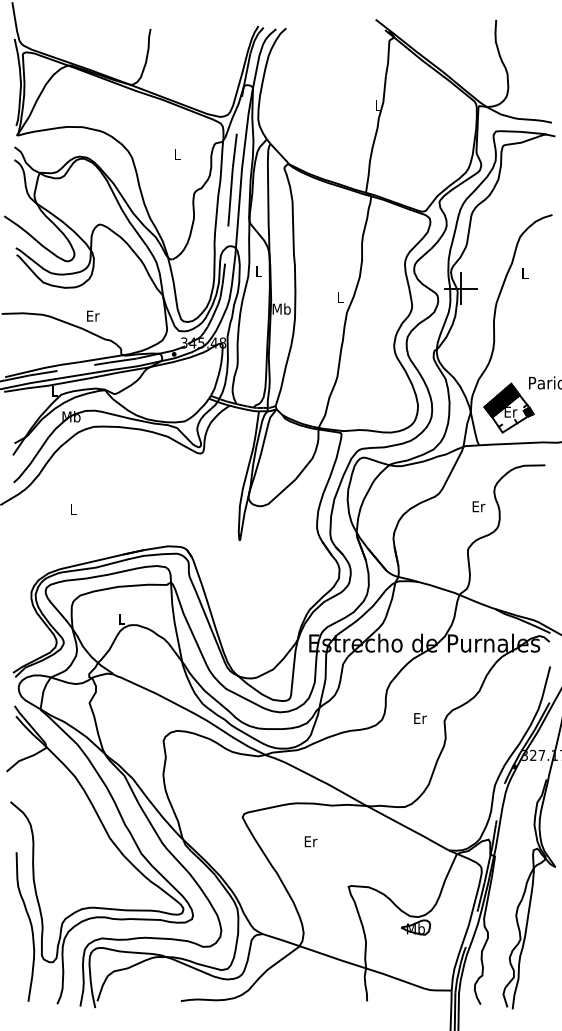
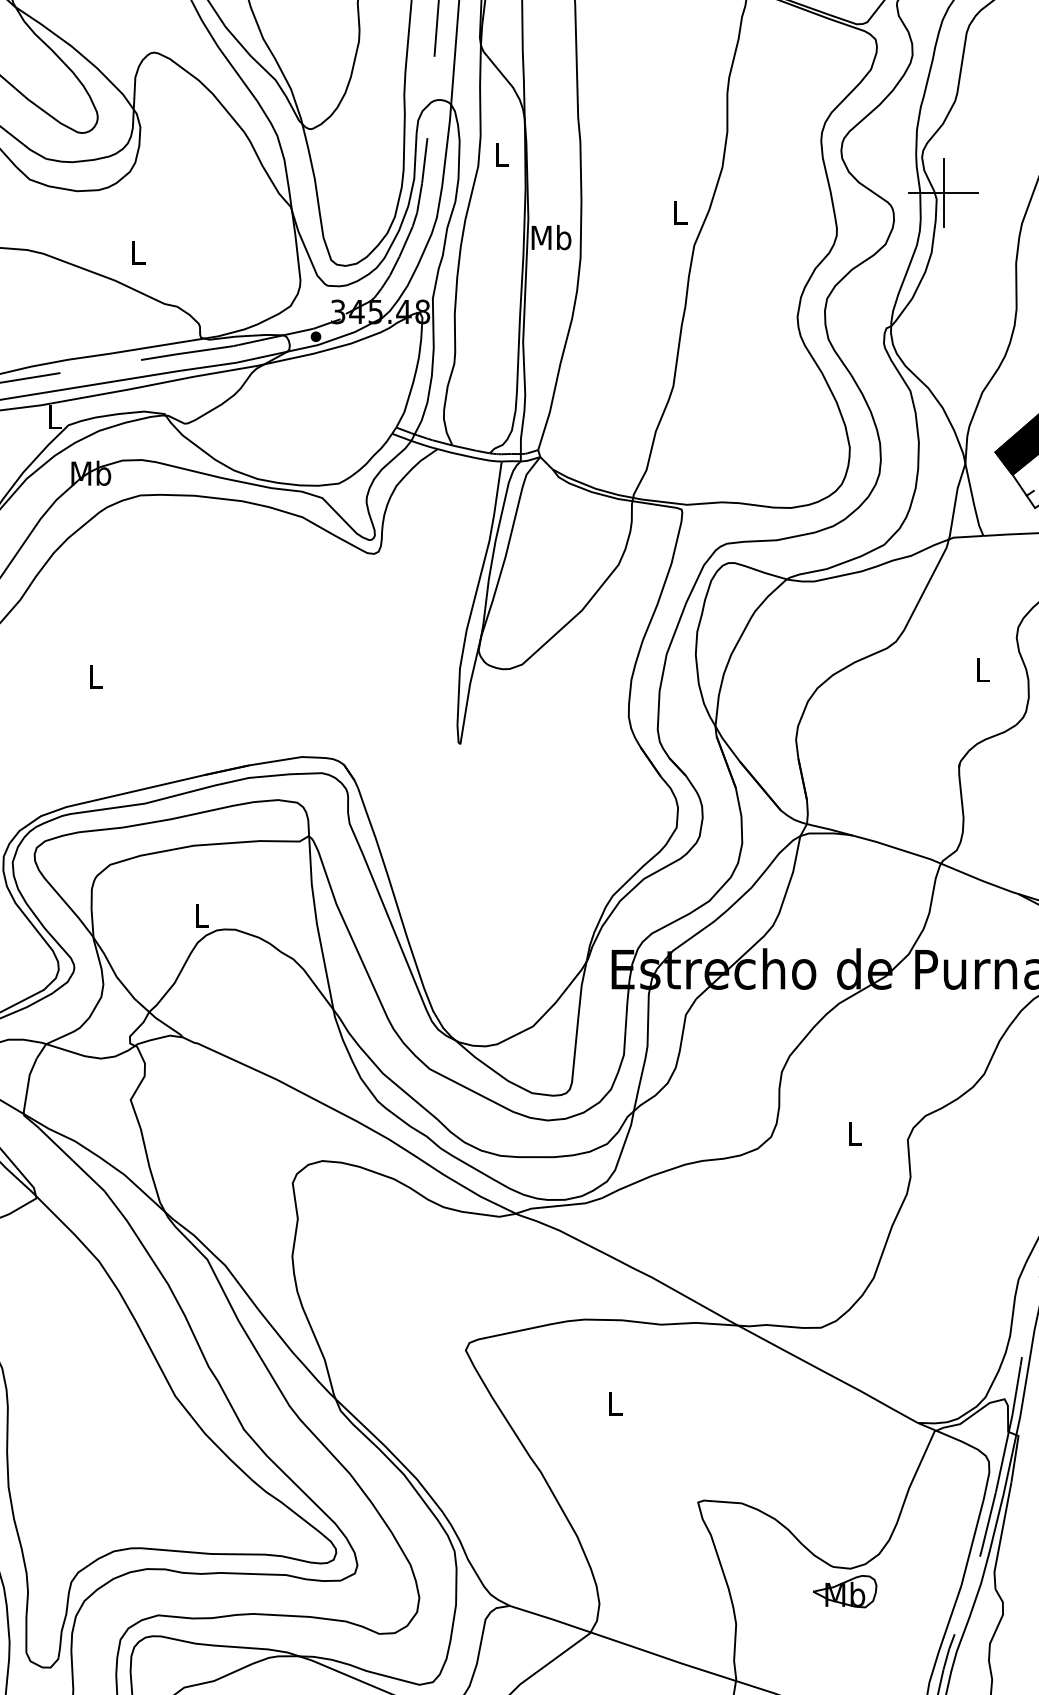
text: (93, 315) -> (139, 251), Er -> L
text: (478, 506) -> (982, 669), Er -> L
text: (420, 718) -> (855, 1133), Er -> L
text: (310, 841) -> (614, 1403), Er -> L

